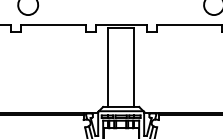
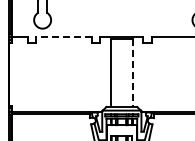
line: (52, 24) -> (63, 36), solid -> dashed
line: (134, 67) -> (133, 73), solid -> dashed

